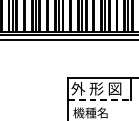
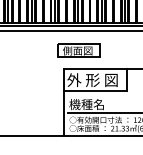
part: (82, 59) -> (78, 50), added
line: (99, 100) -> (95, 91), dashed -> solid

